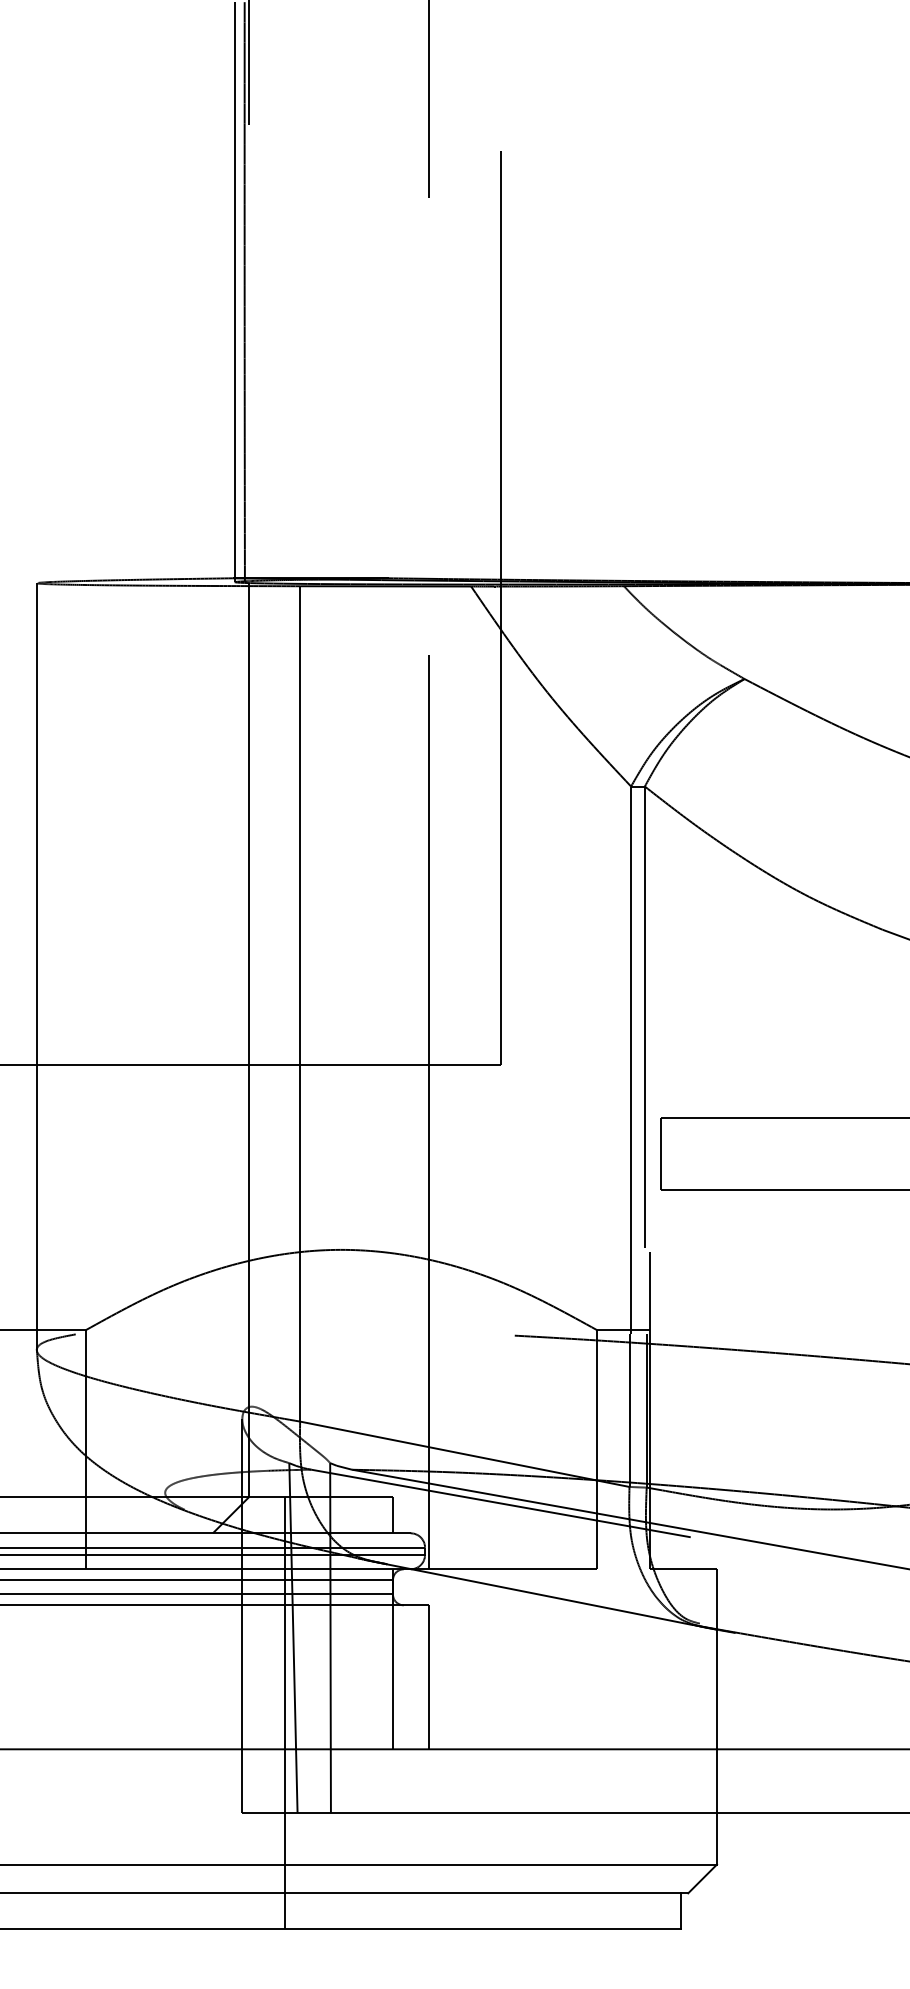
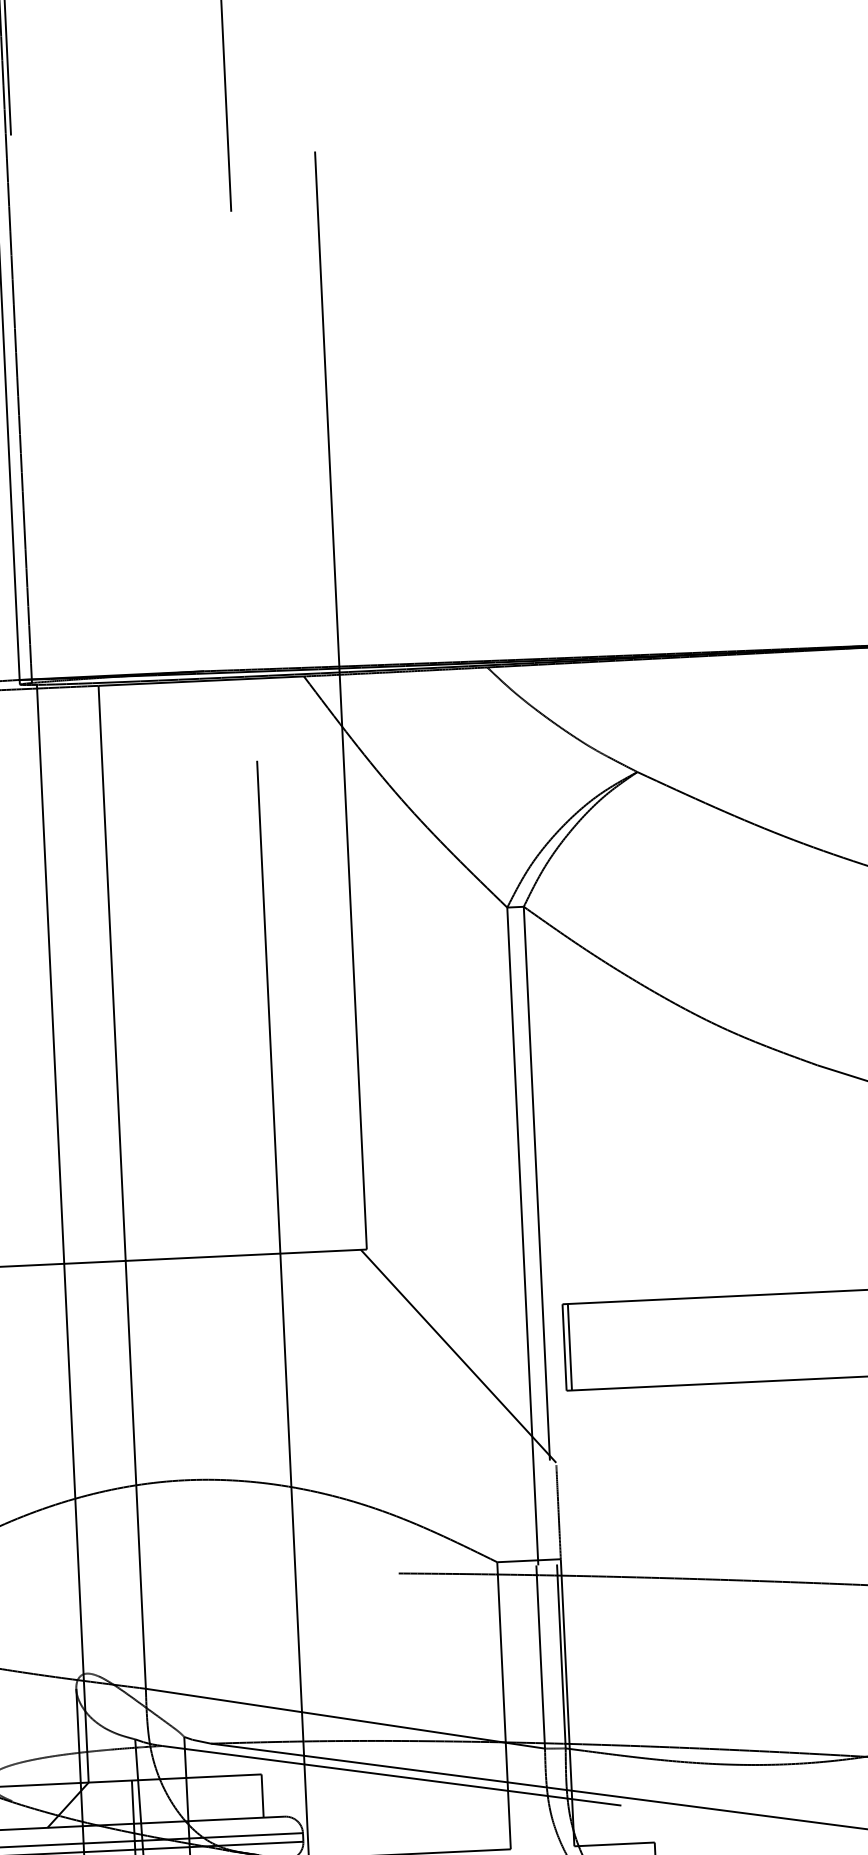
line: (665, 1154) -> (569, 1347), added
line: (573, 1157) -> (459, 1356), added

